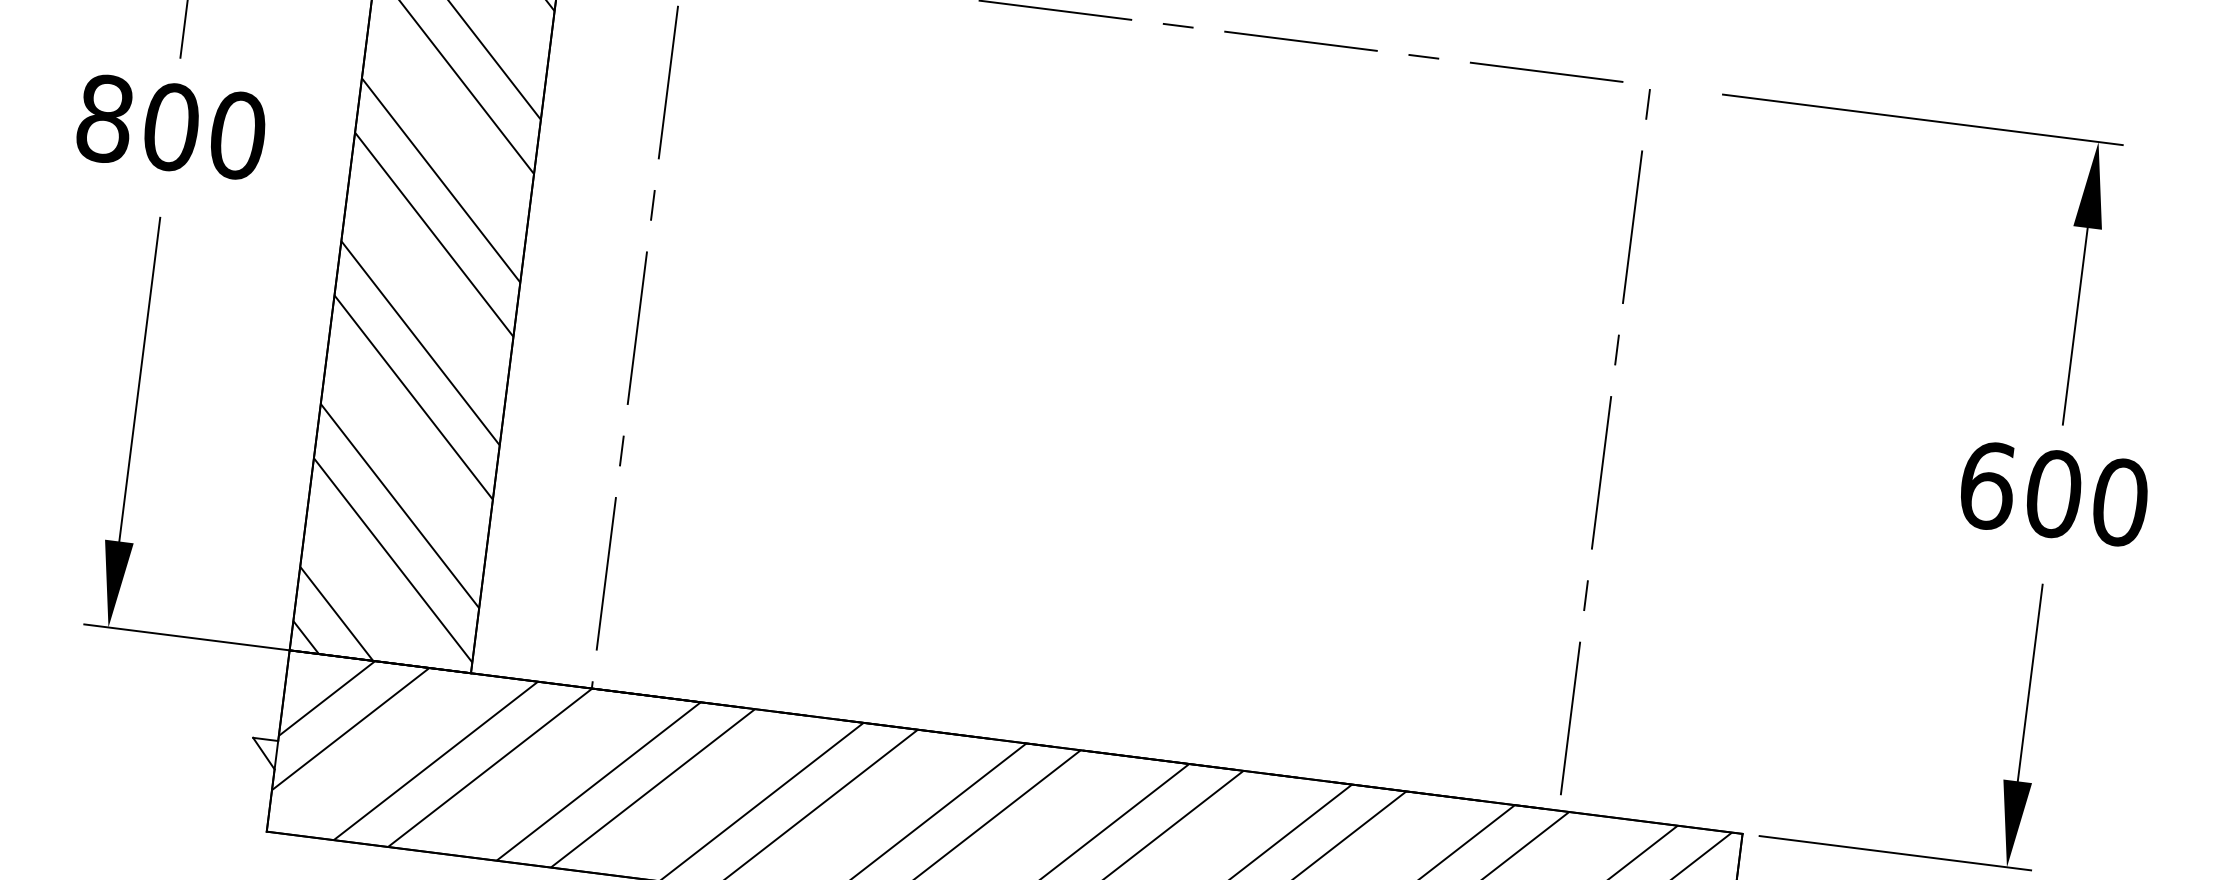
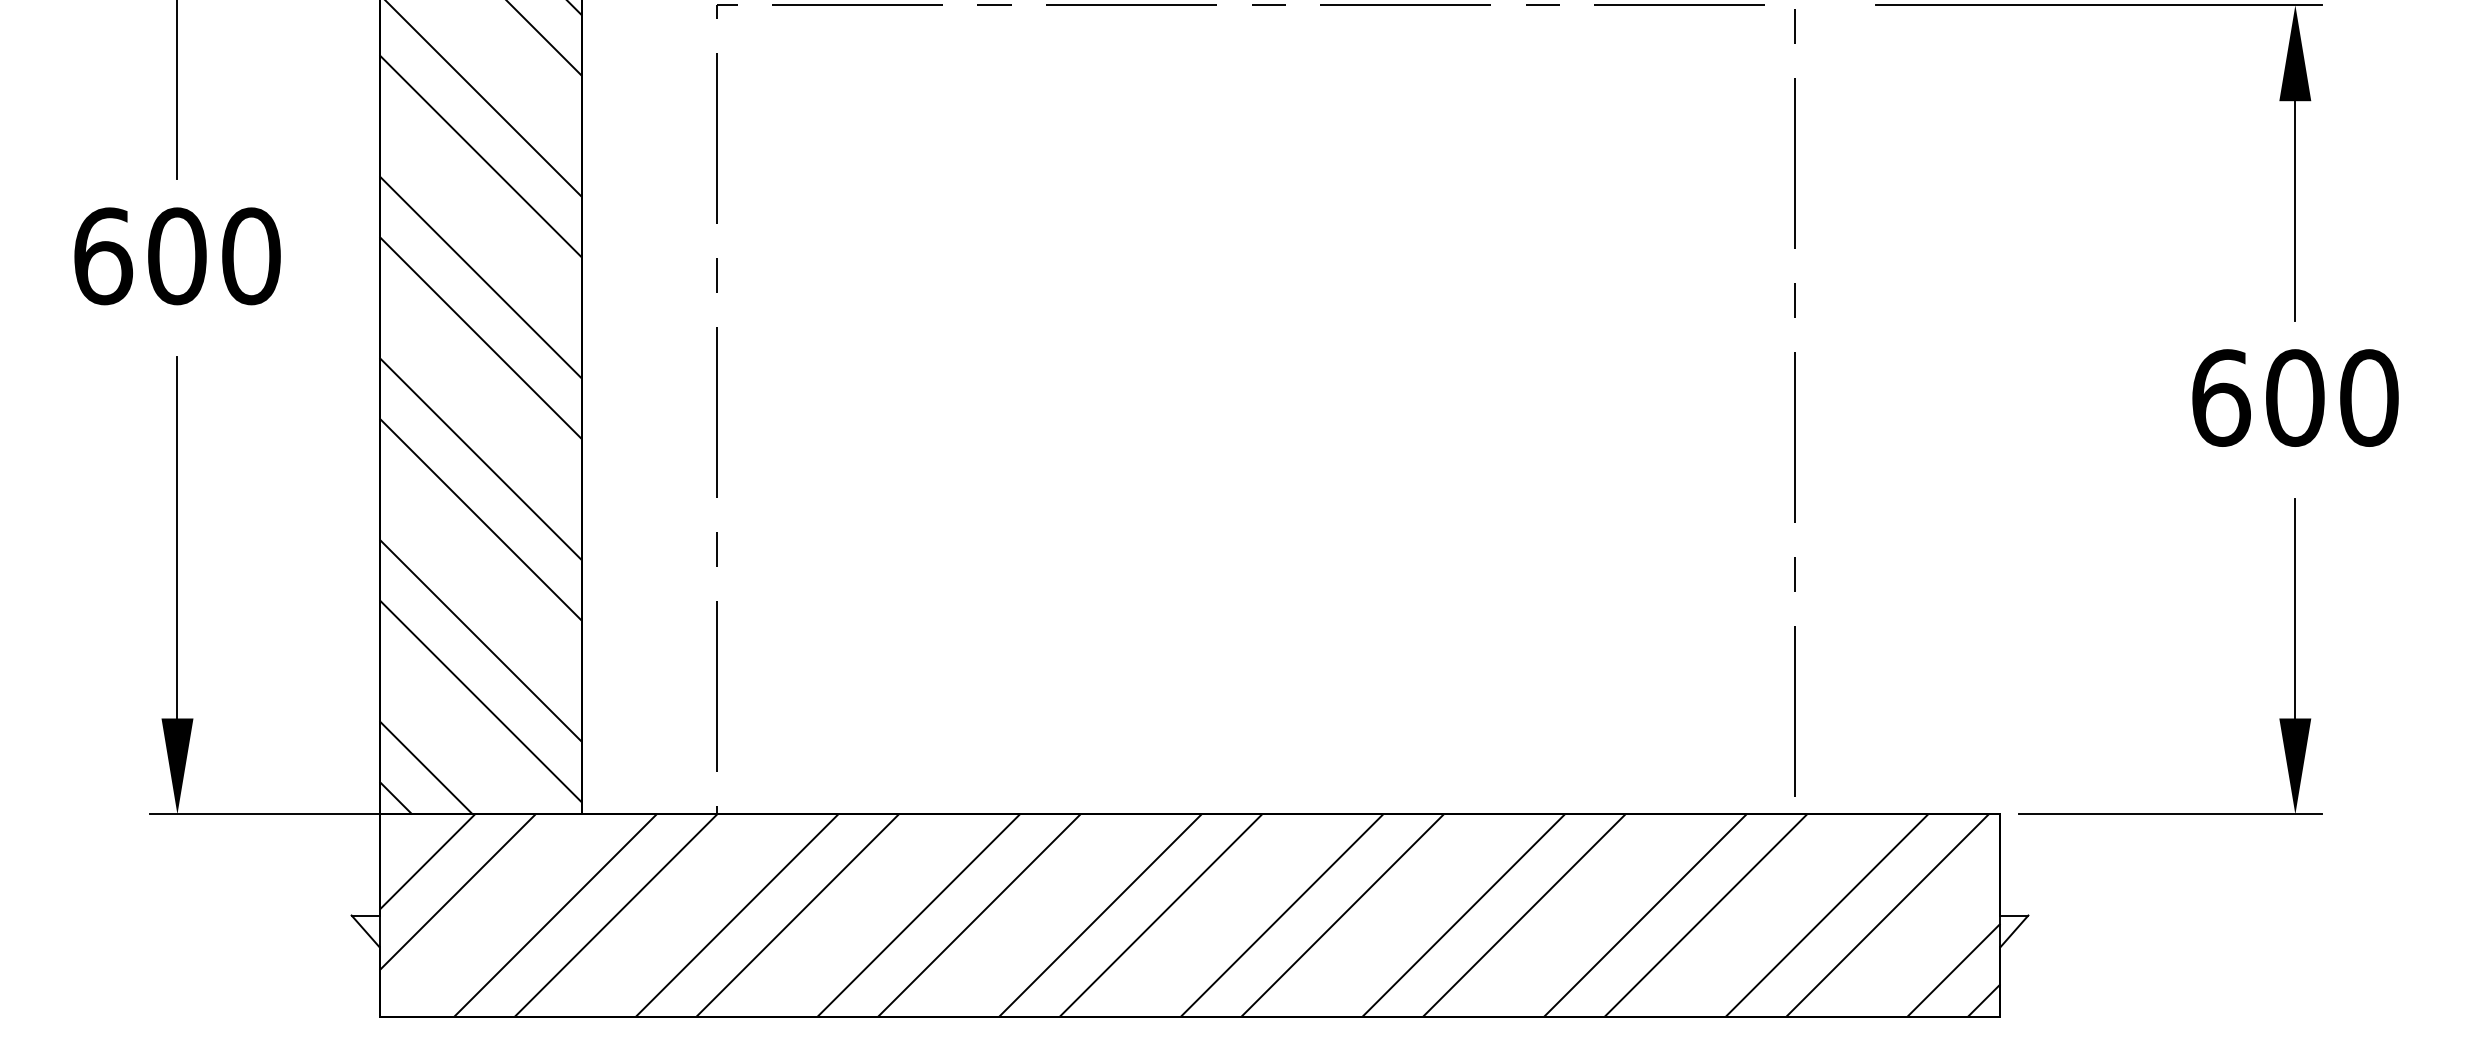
text: (105, 119) -> (103, 256), 800 -> 600

